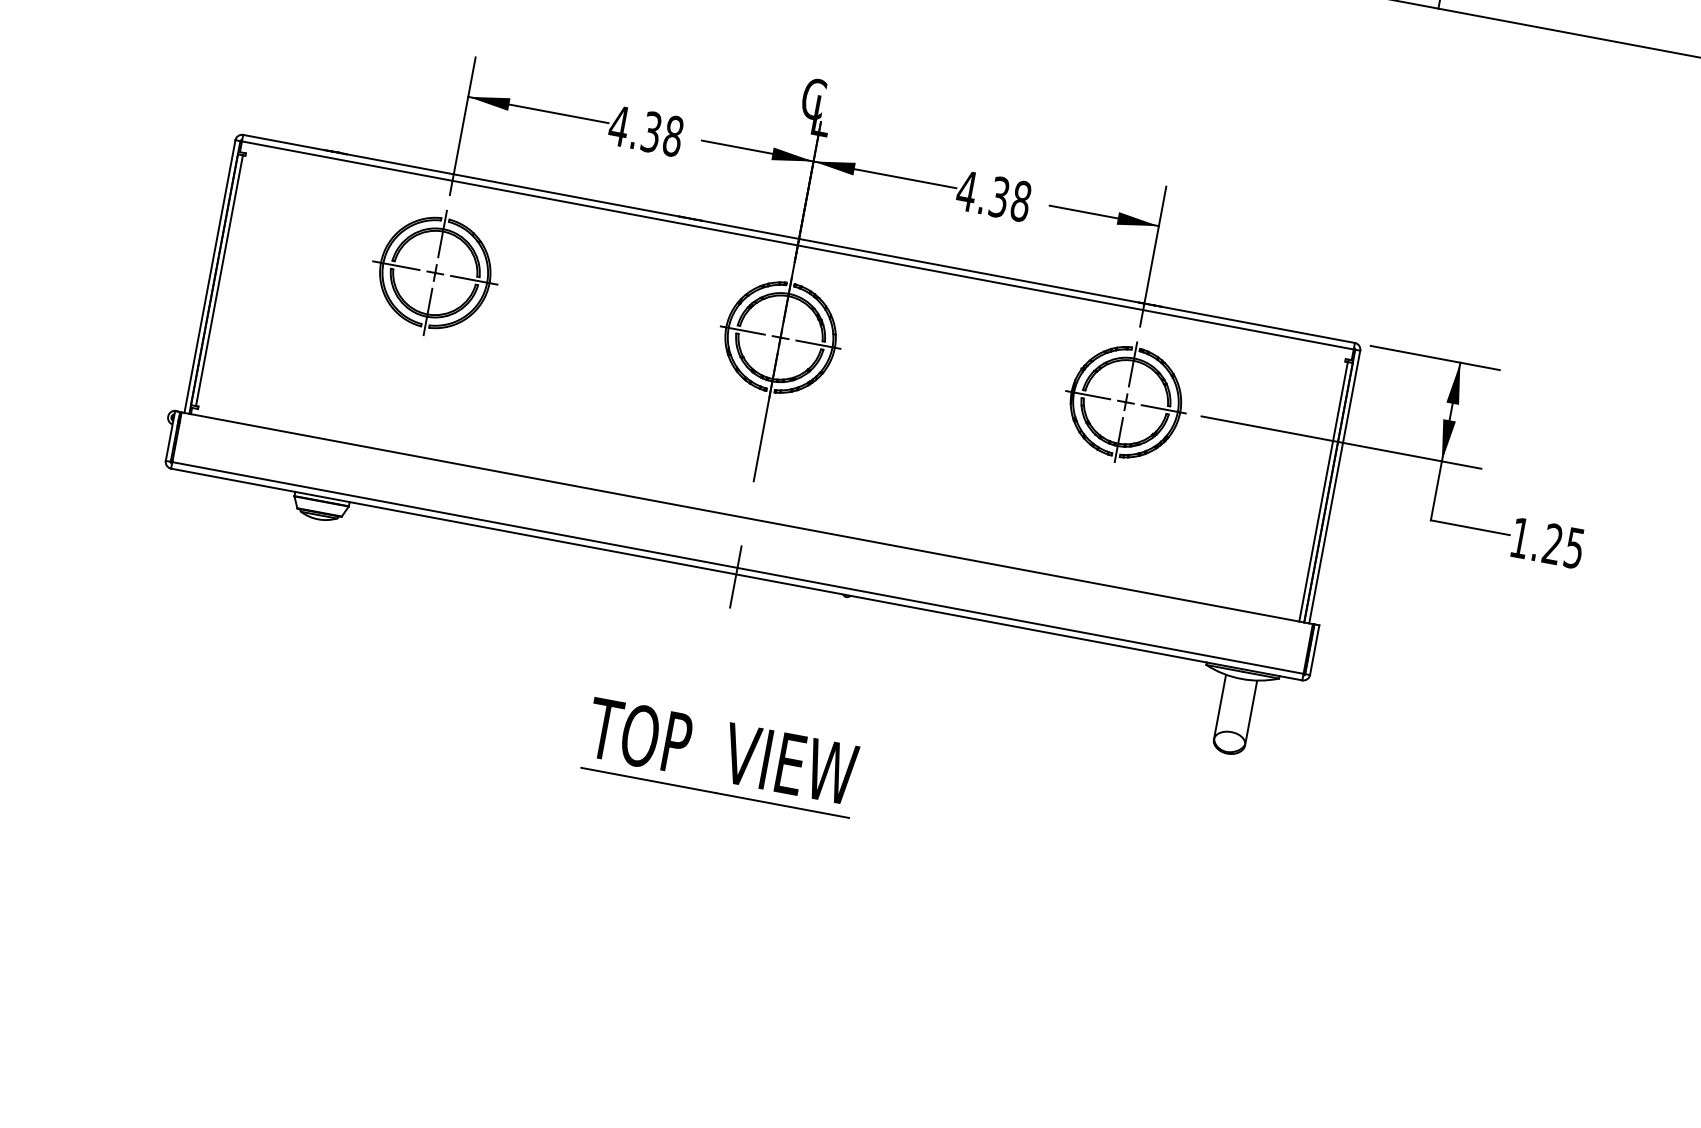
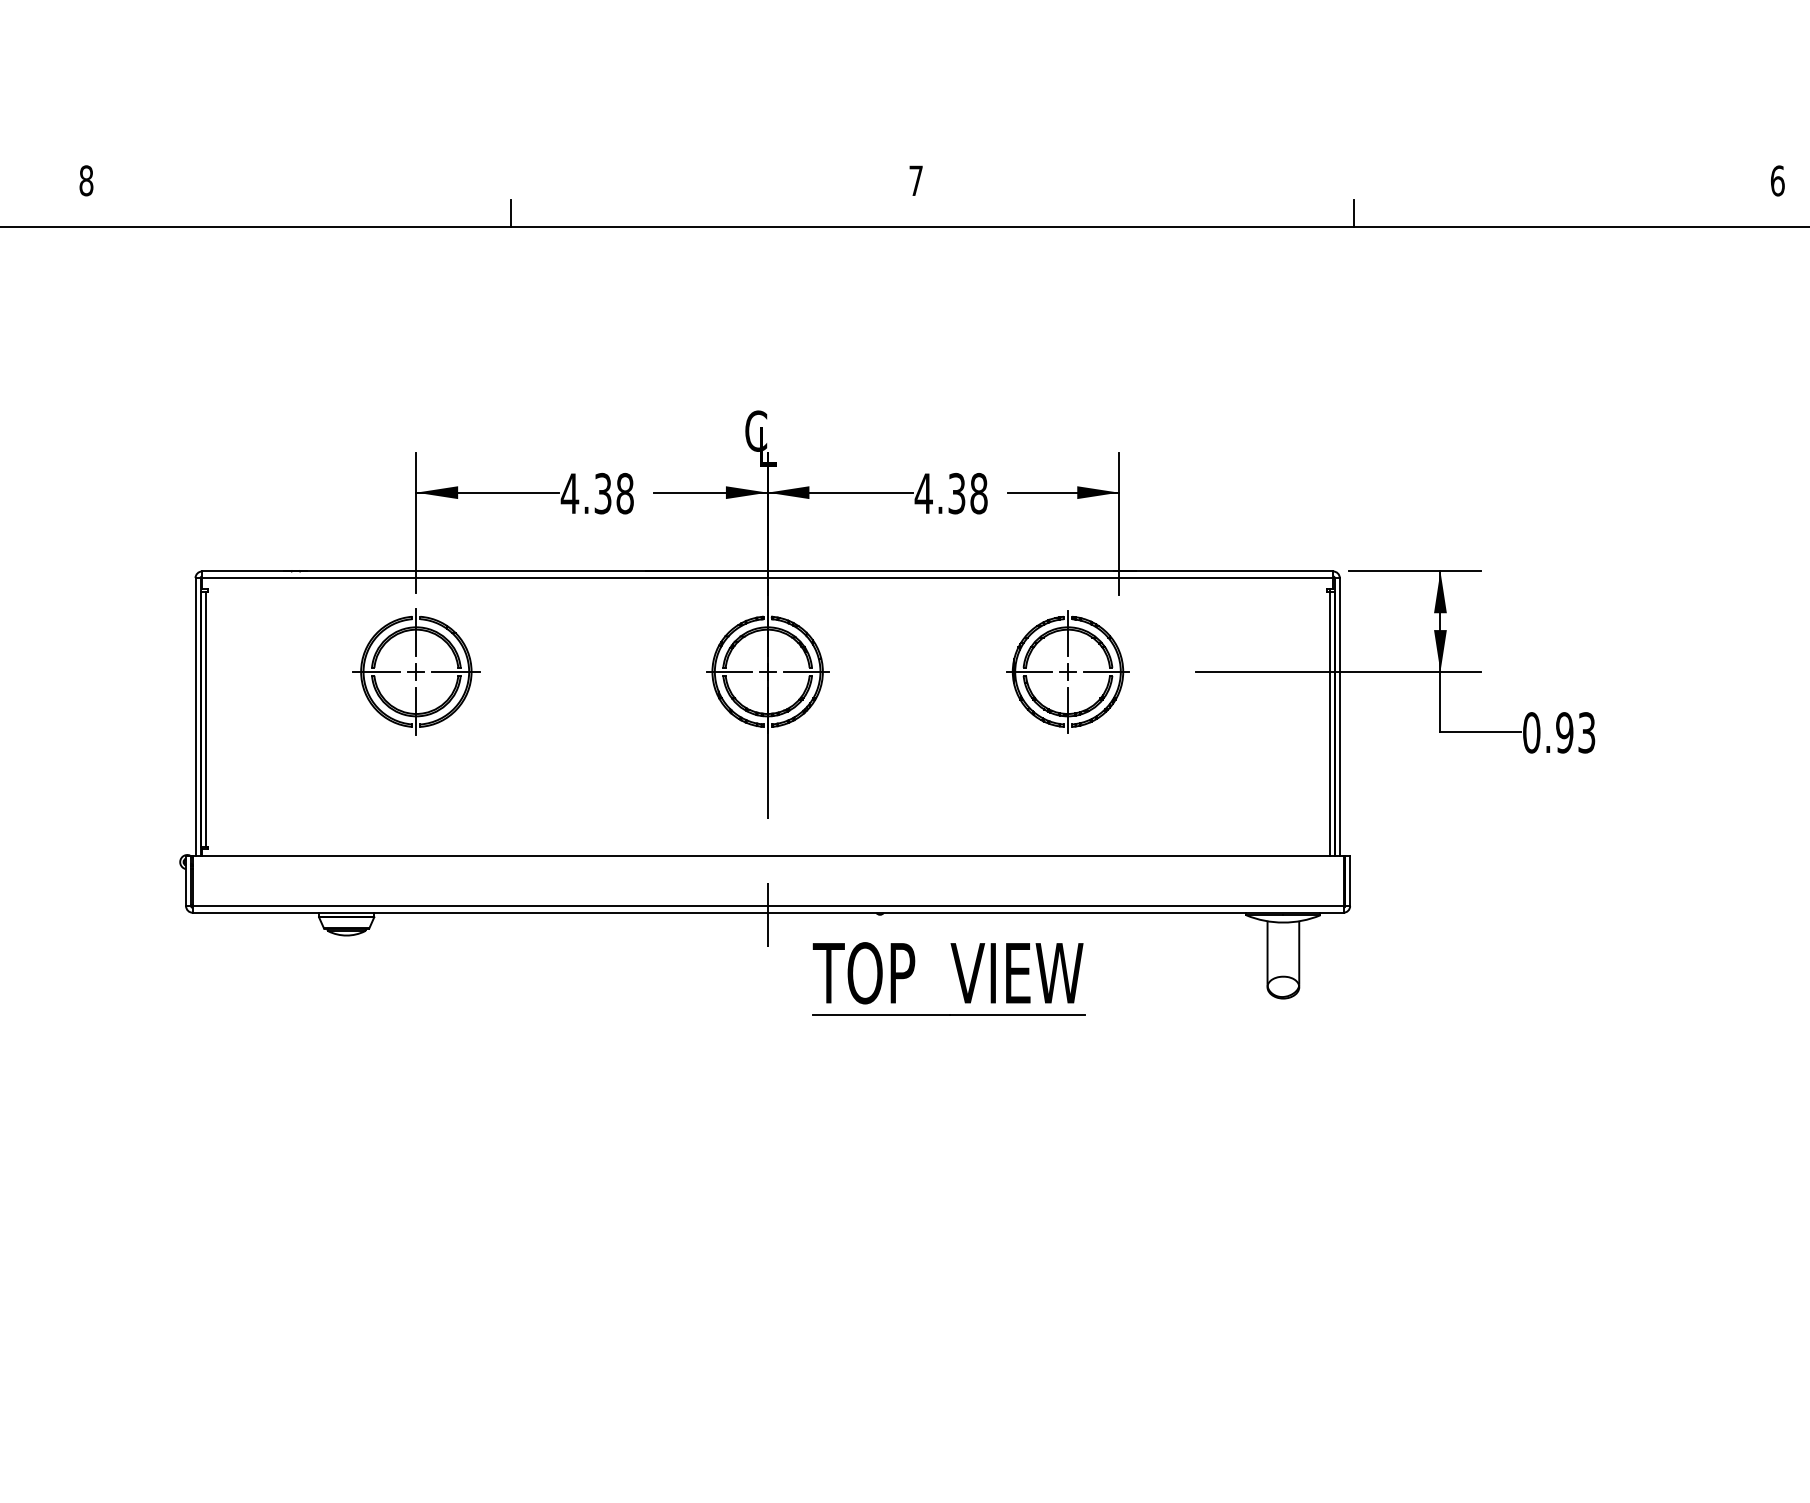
part: (1125, 401) -> (1067, 671), moved
text: (1547, 542) -> (1559, 732), 1.25 -> 0.93
part: (731, 757) -> (958, 977), moved

